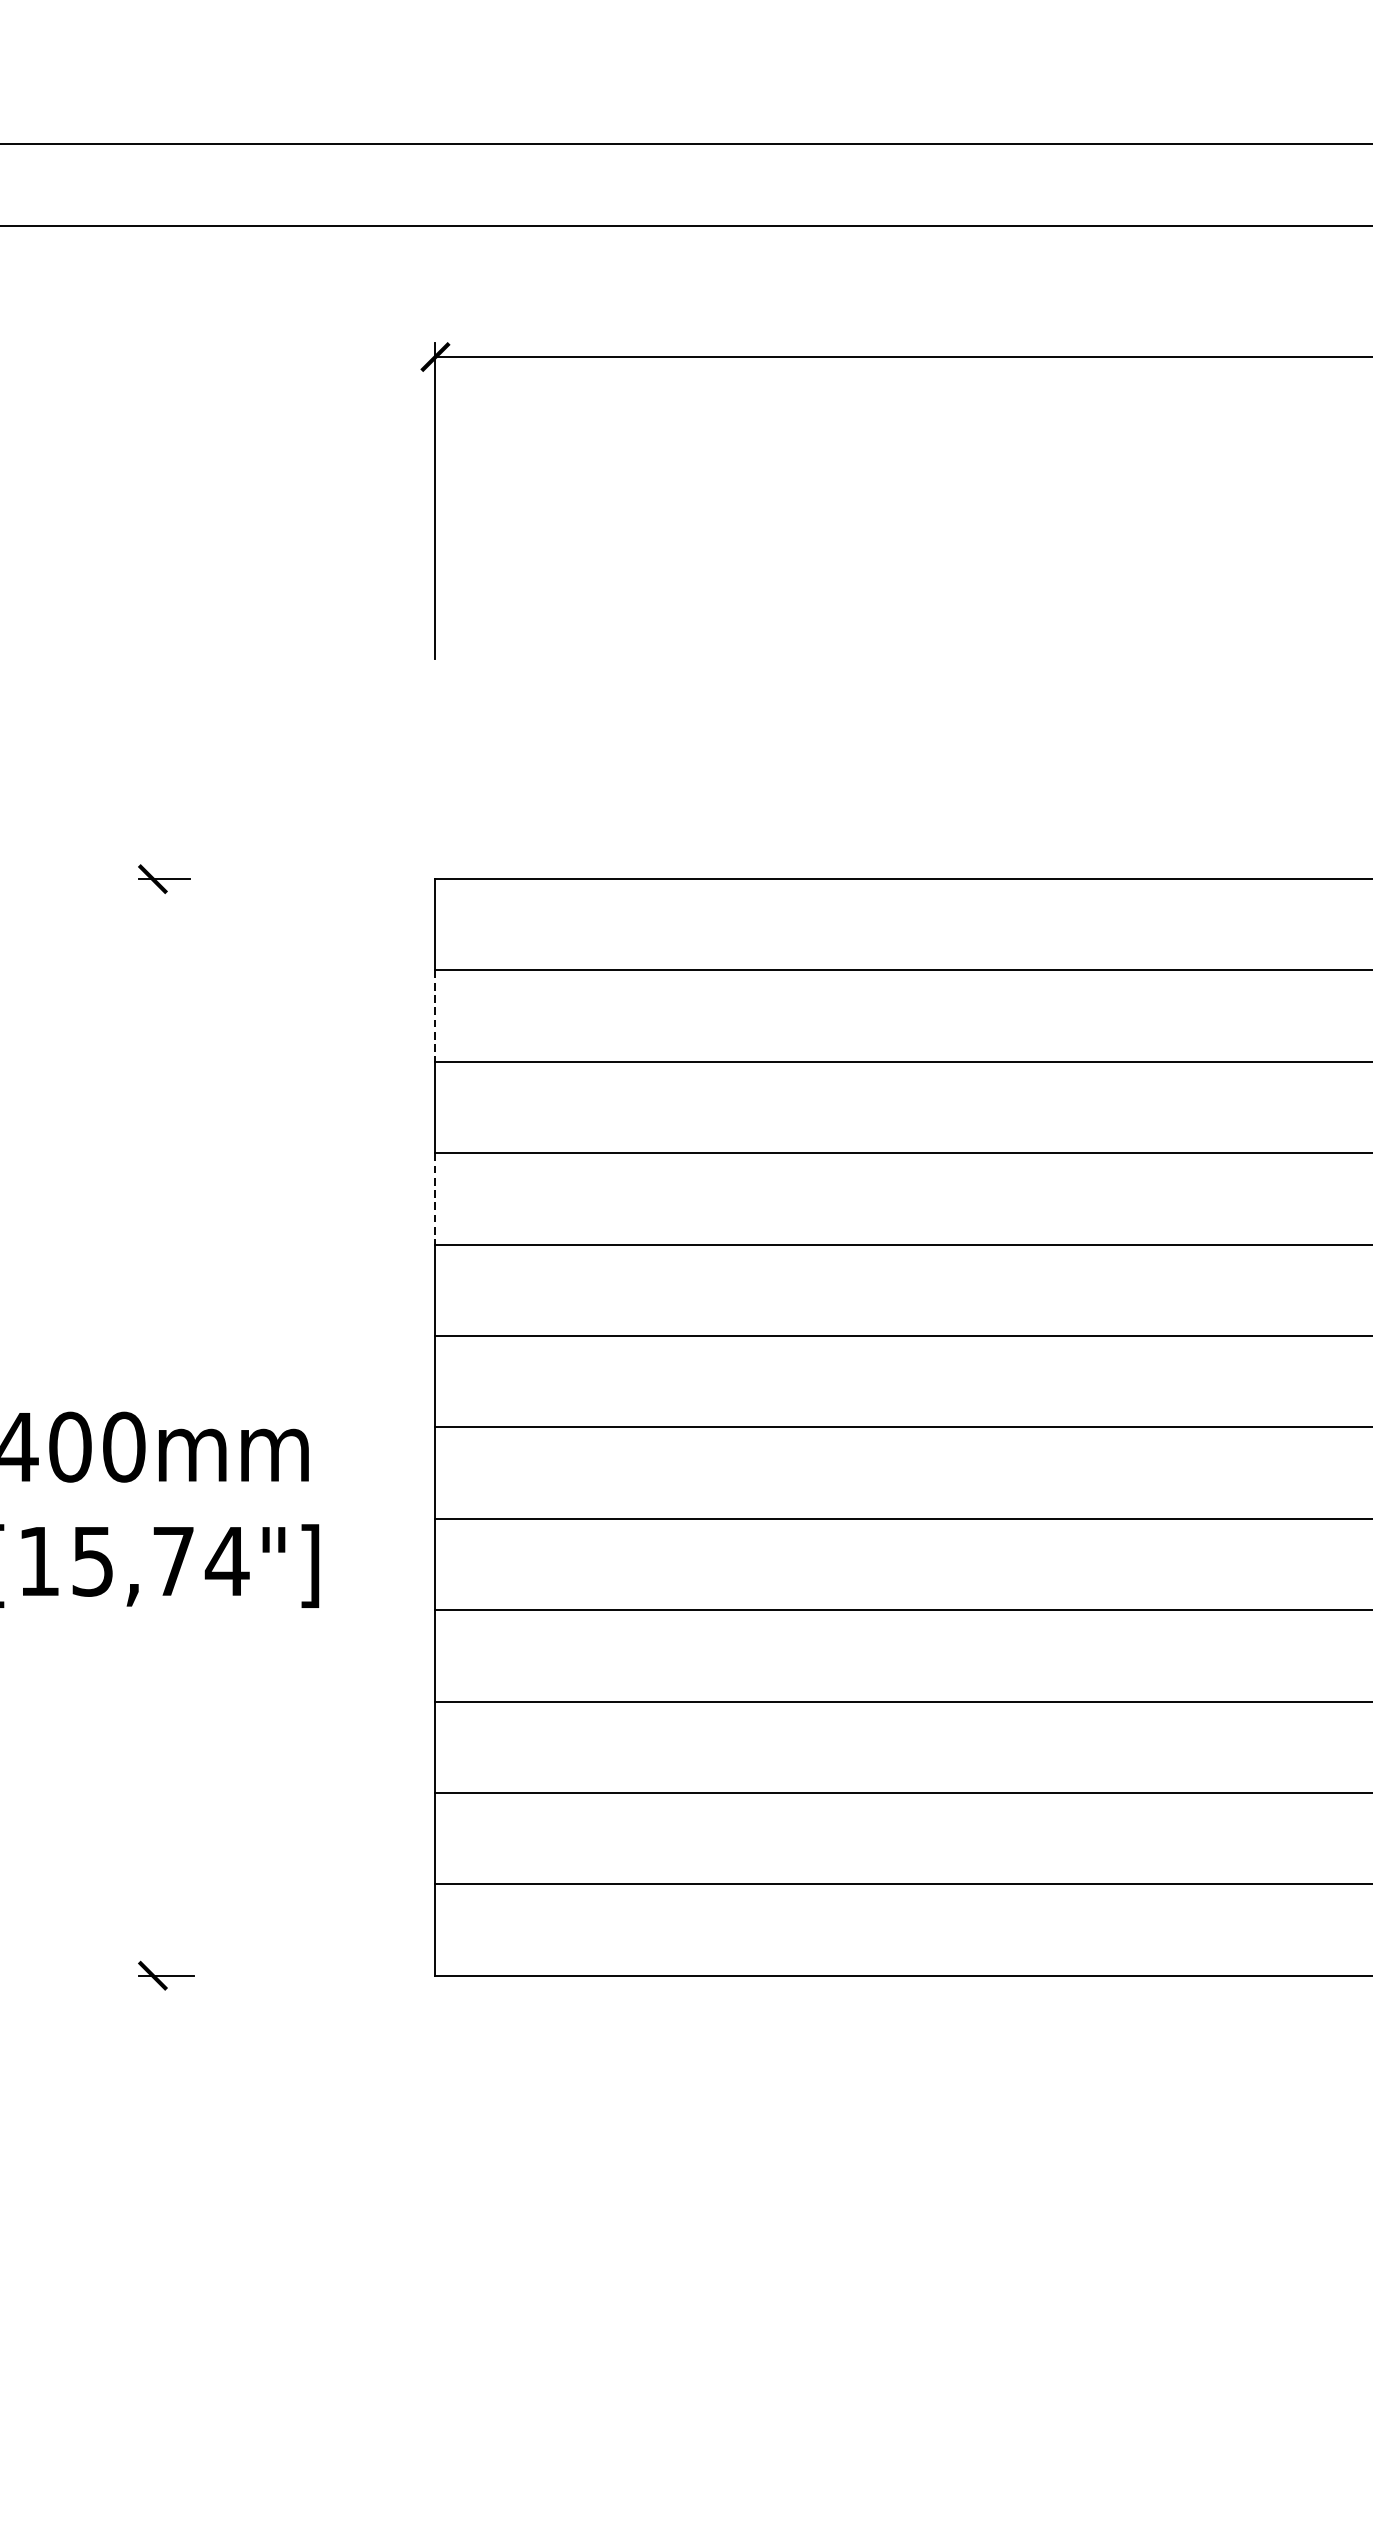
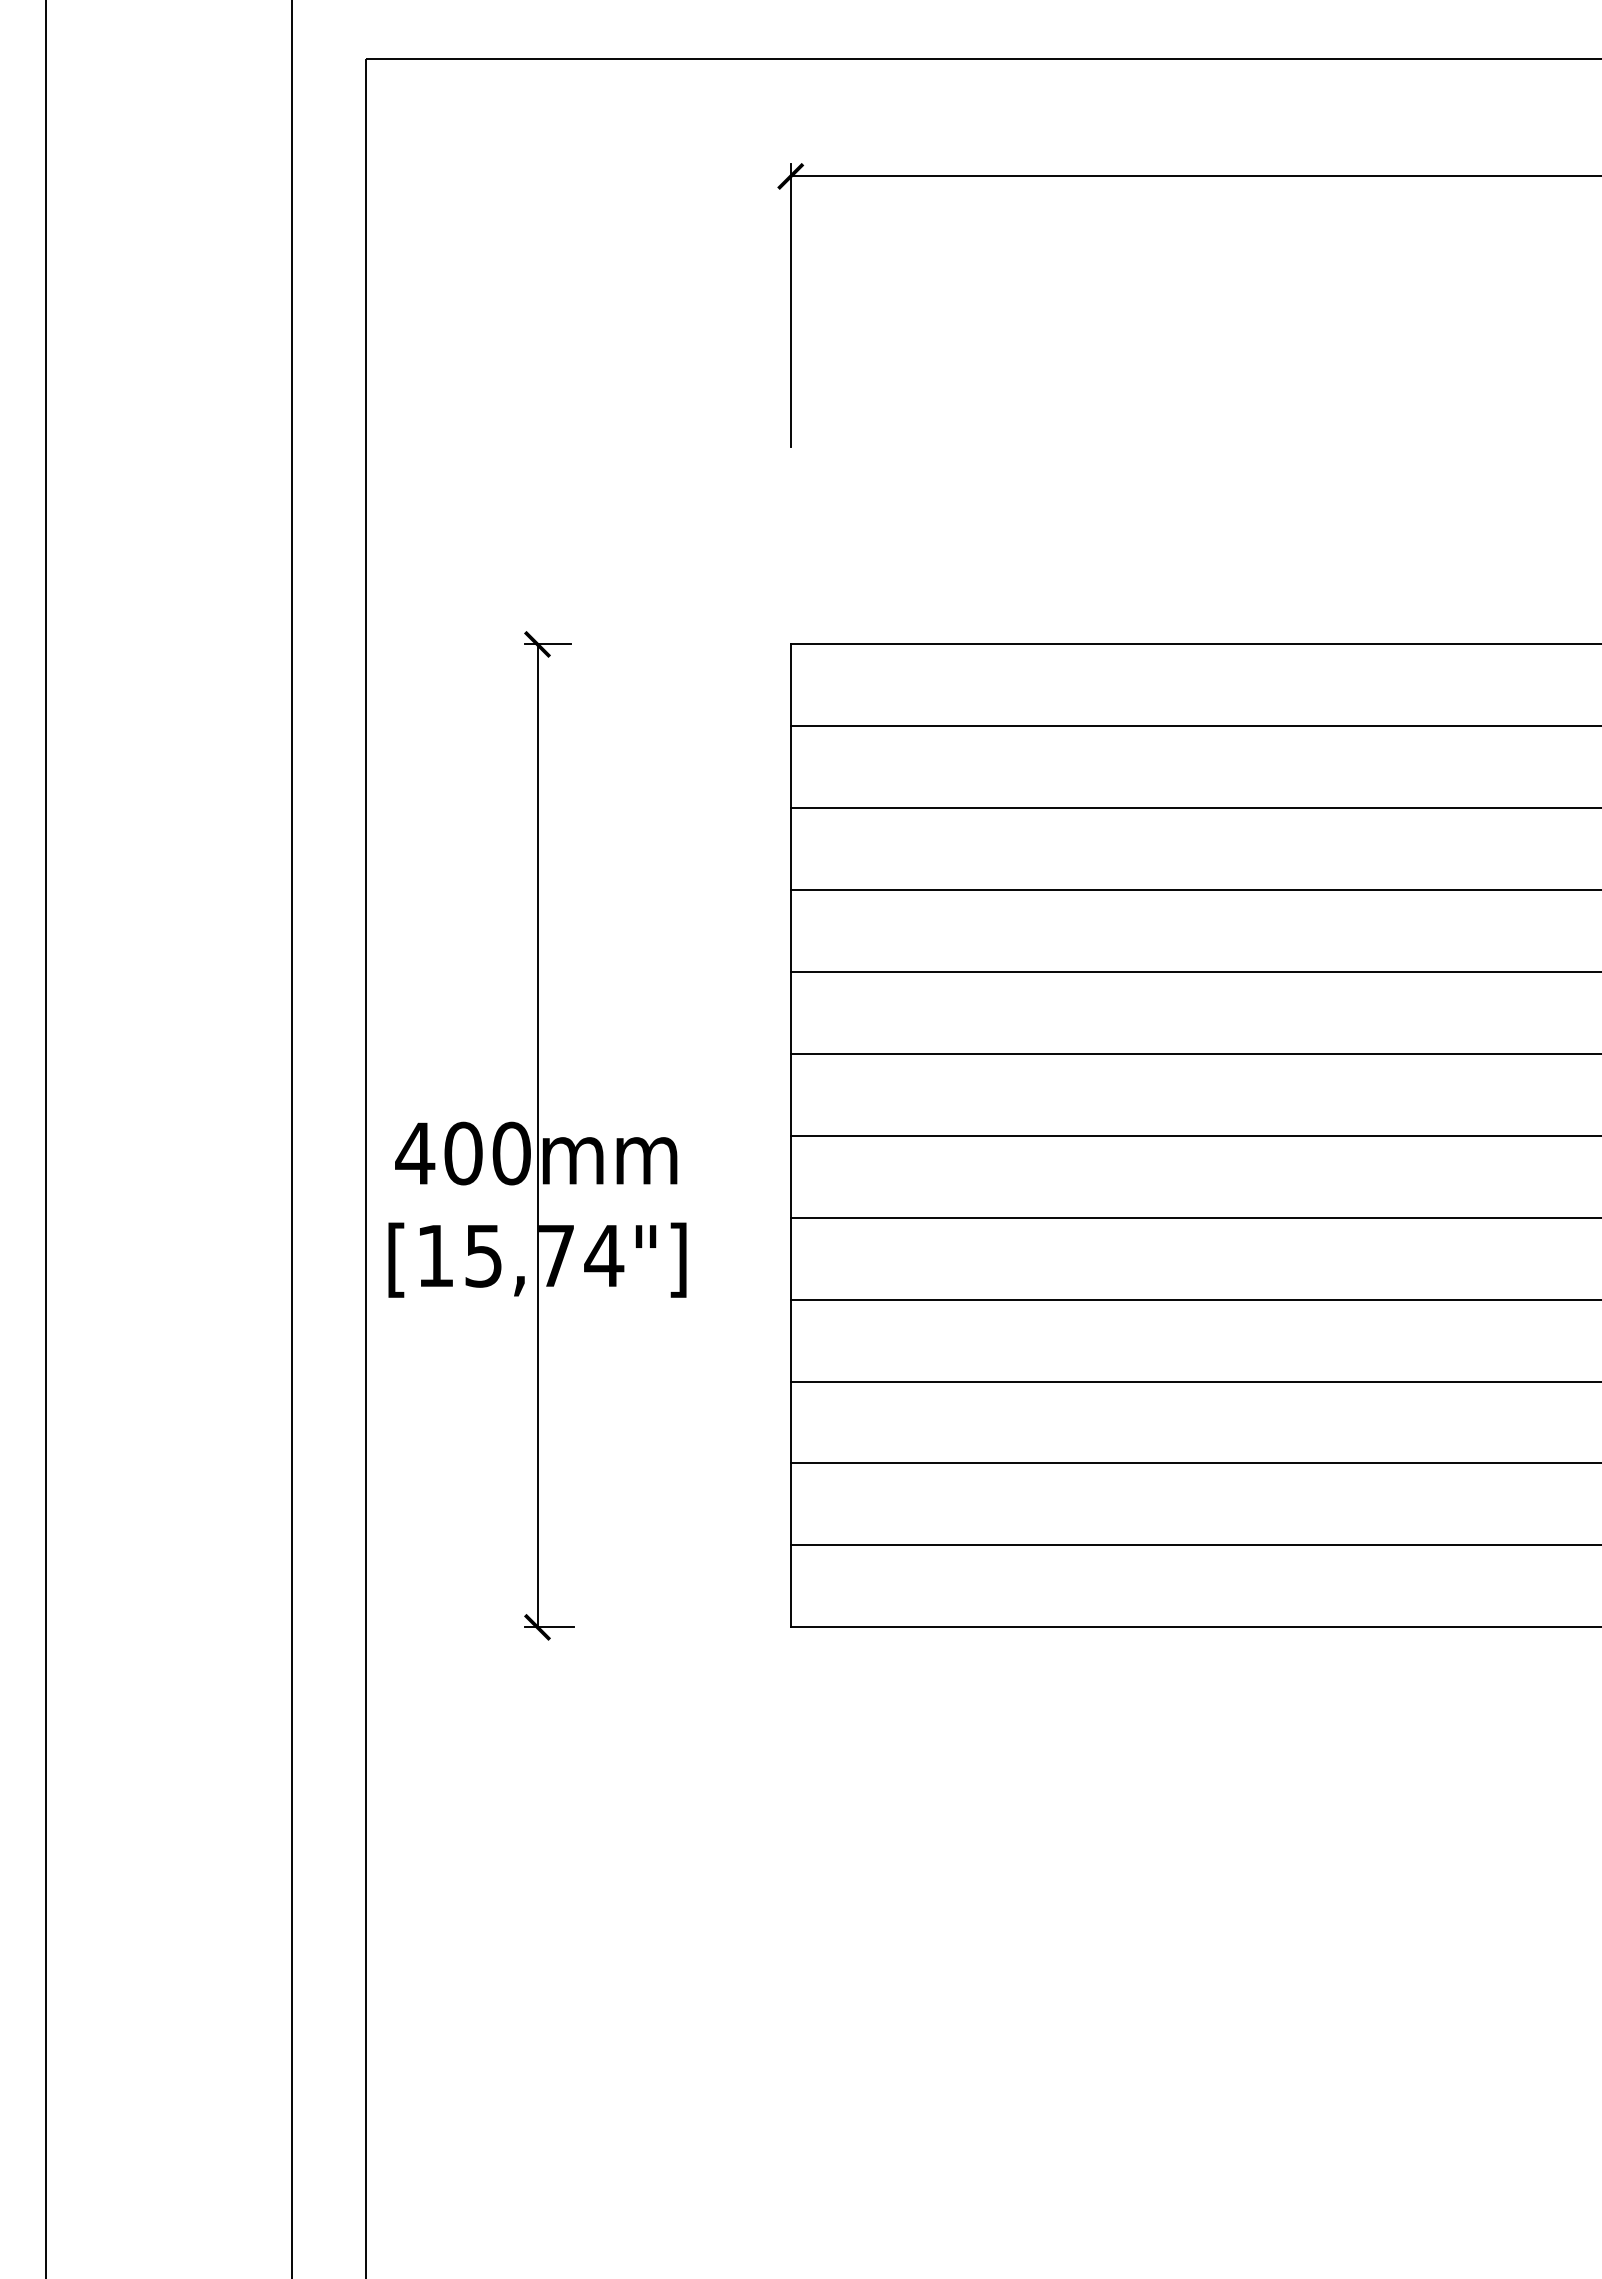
line: (435, 1016) -> (790, 767), dashed -> solid
line: (435, 1199) -> (790, 931), dashed -> solid
line: (152, 1427) -> (537, 1135), added

